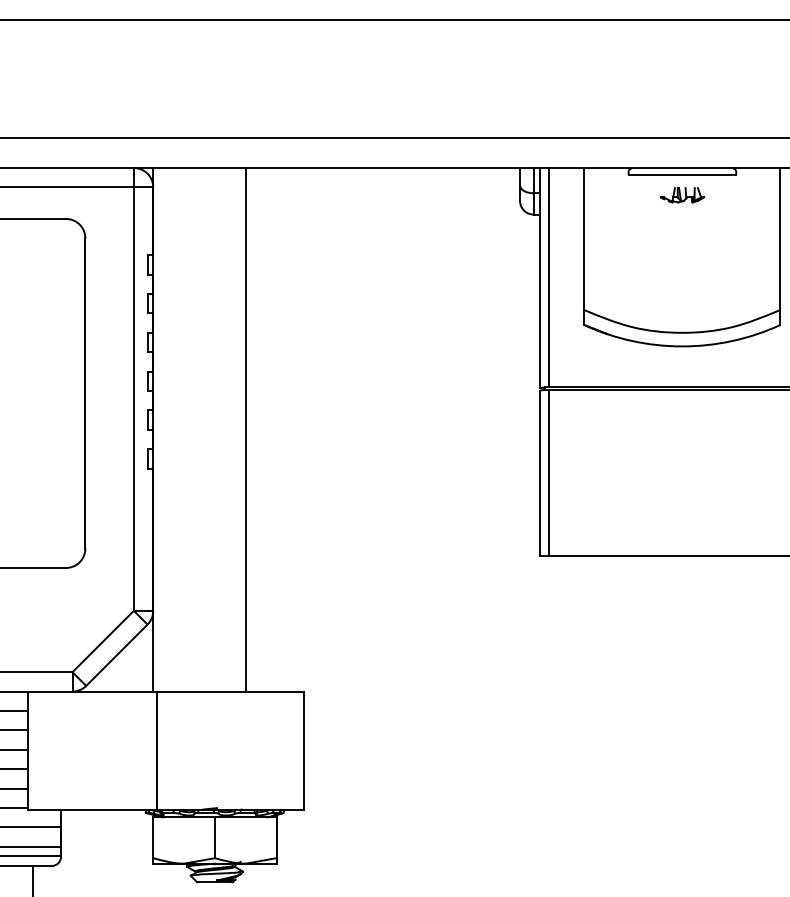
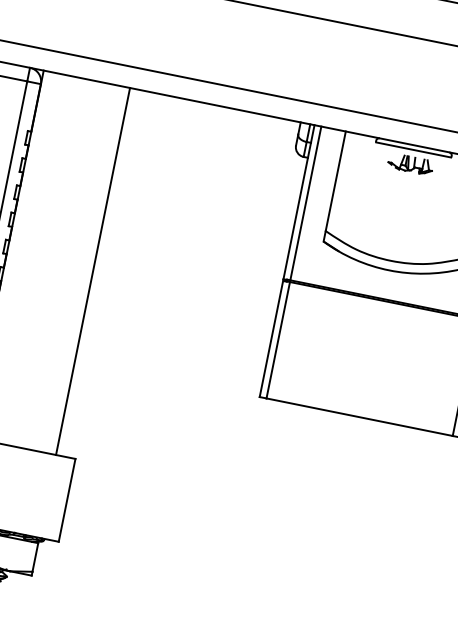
part: (682, 195) -> (410, 164), size x1.43
line: (245, 429) -> (93, 271), moved

